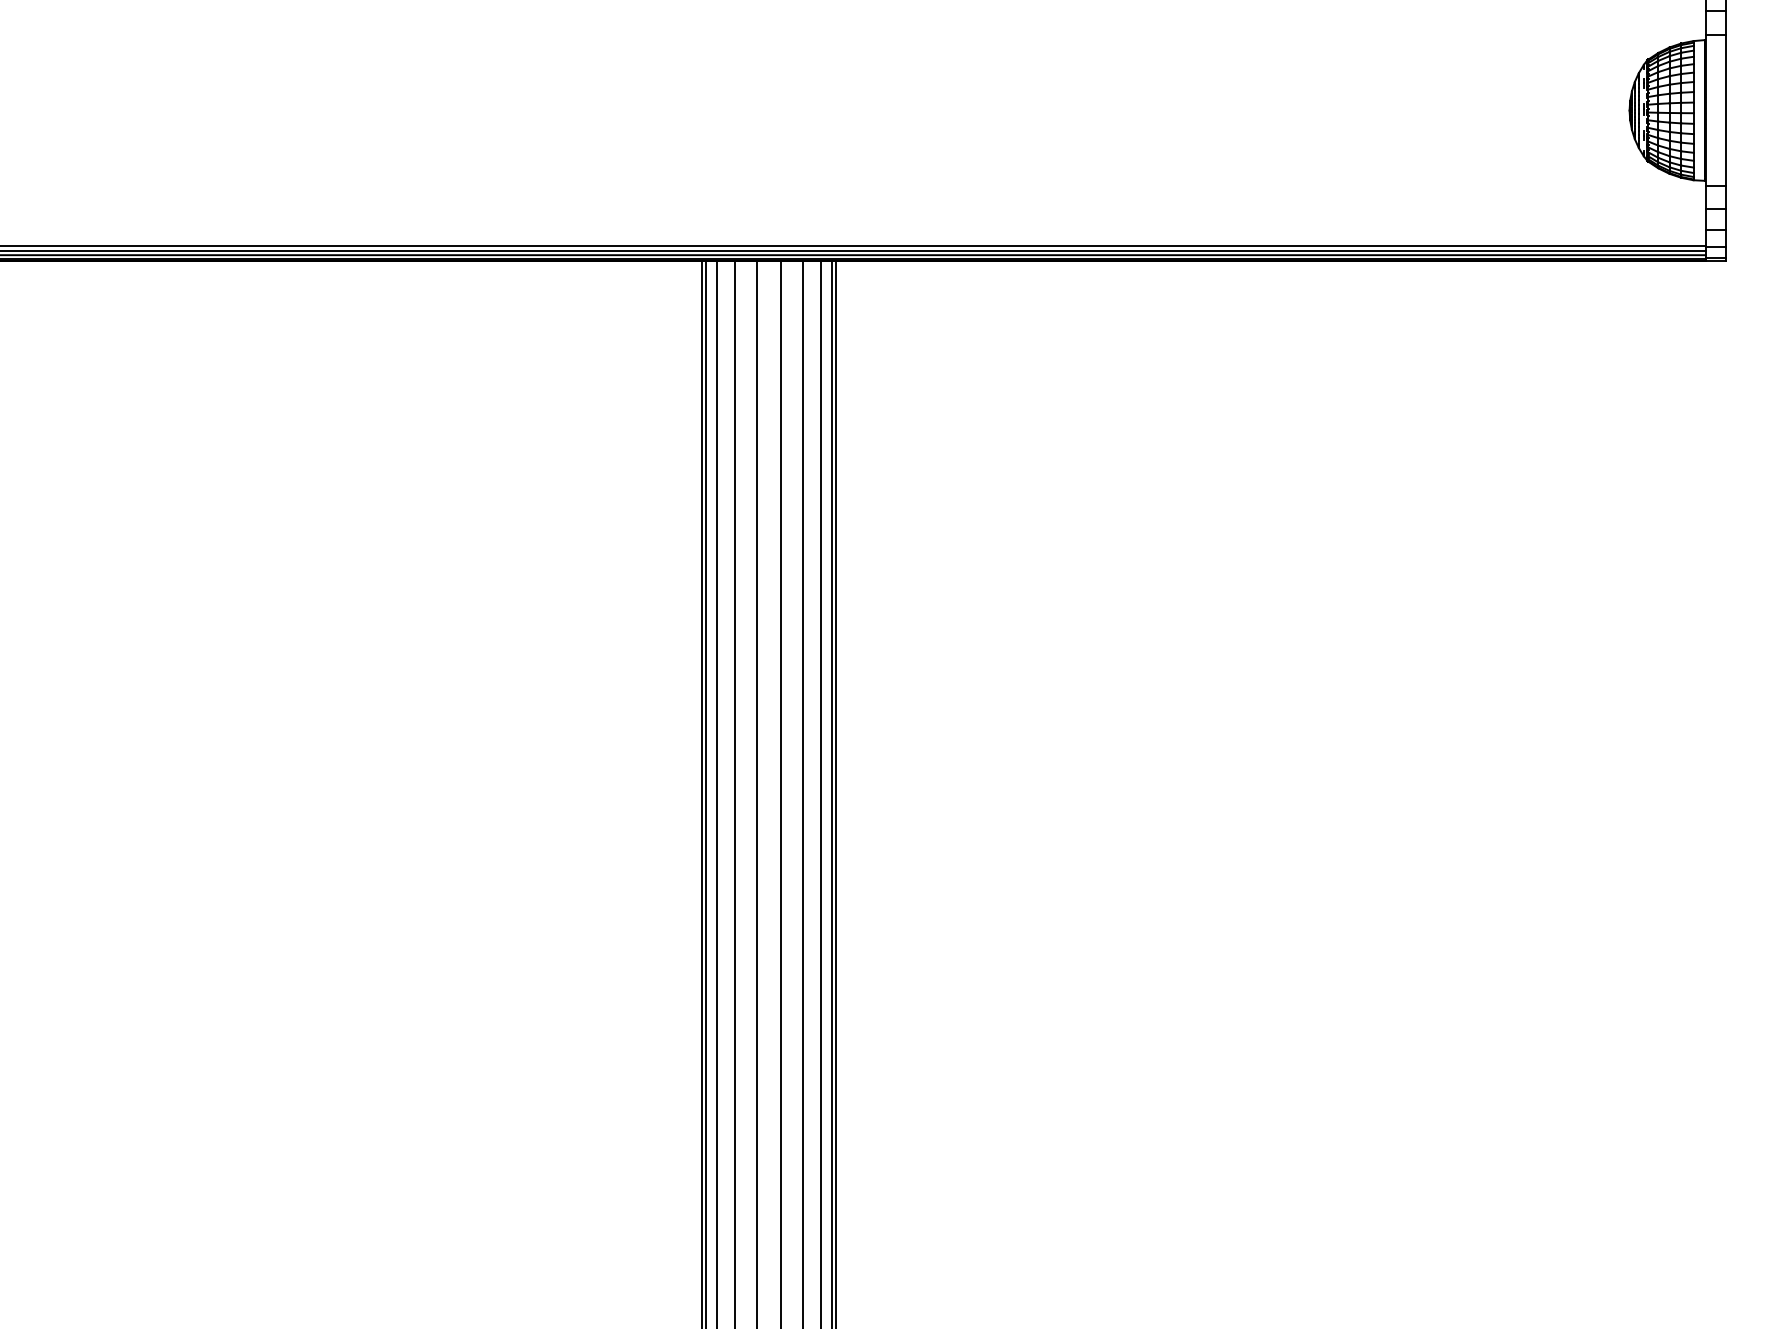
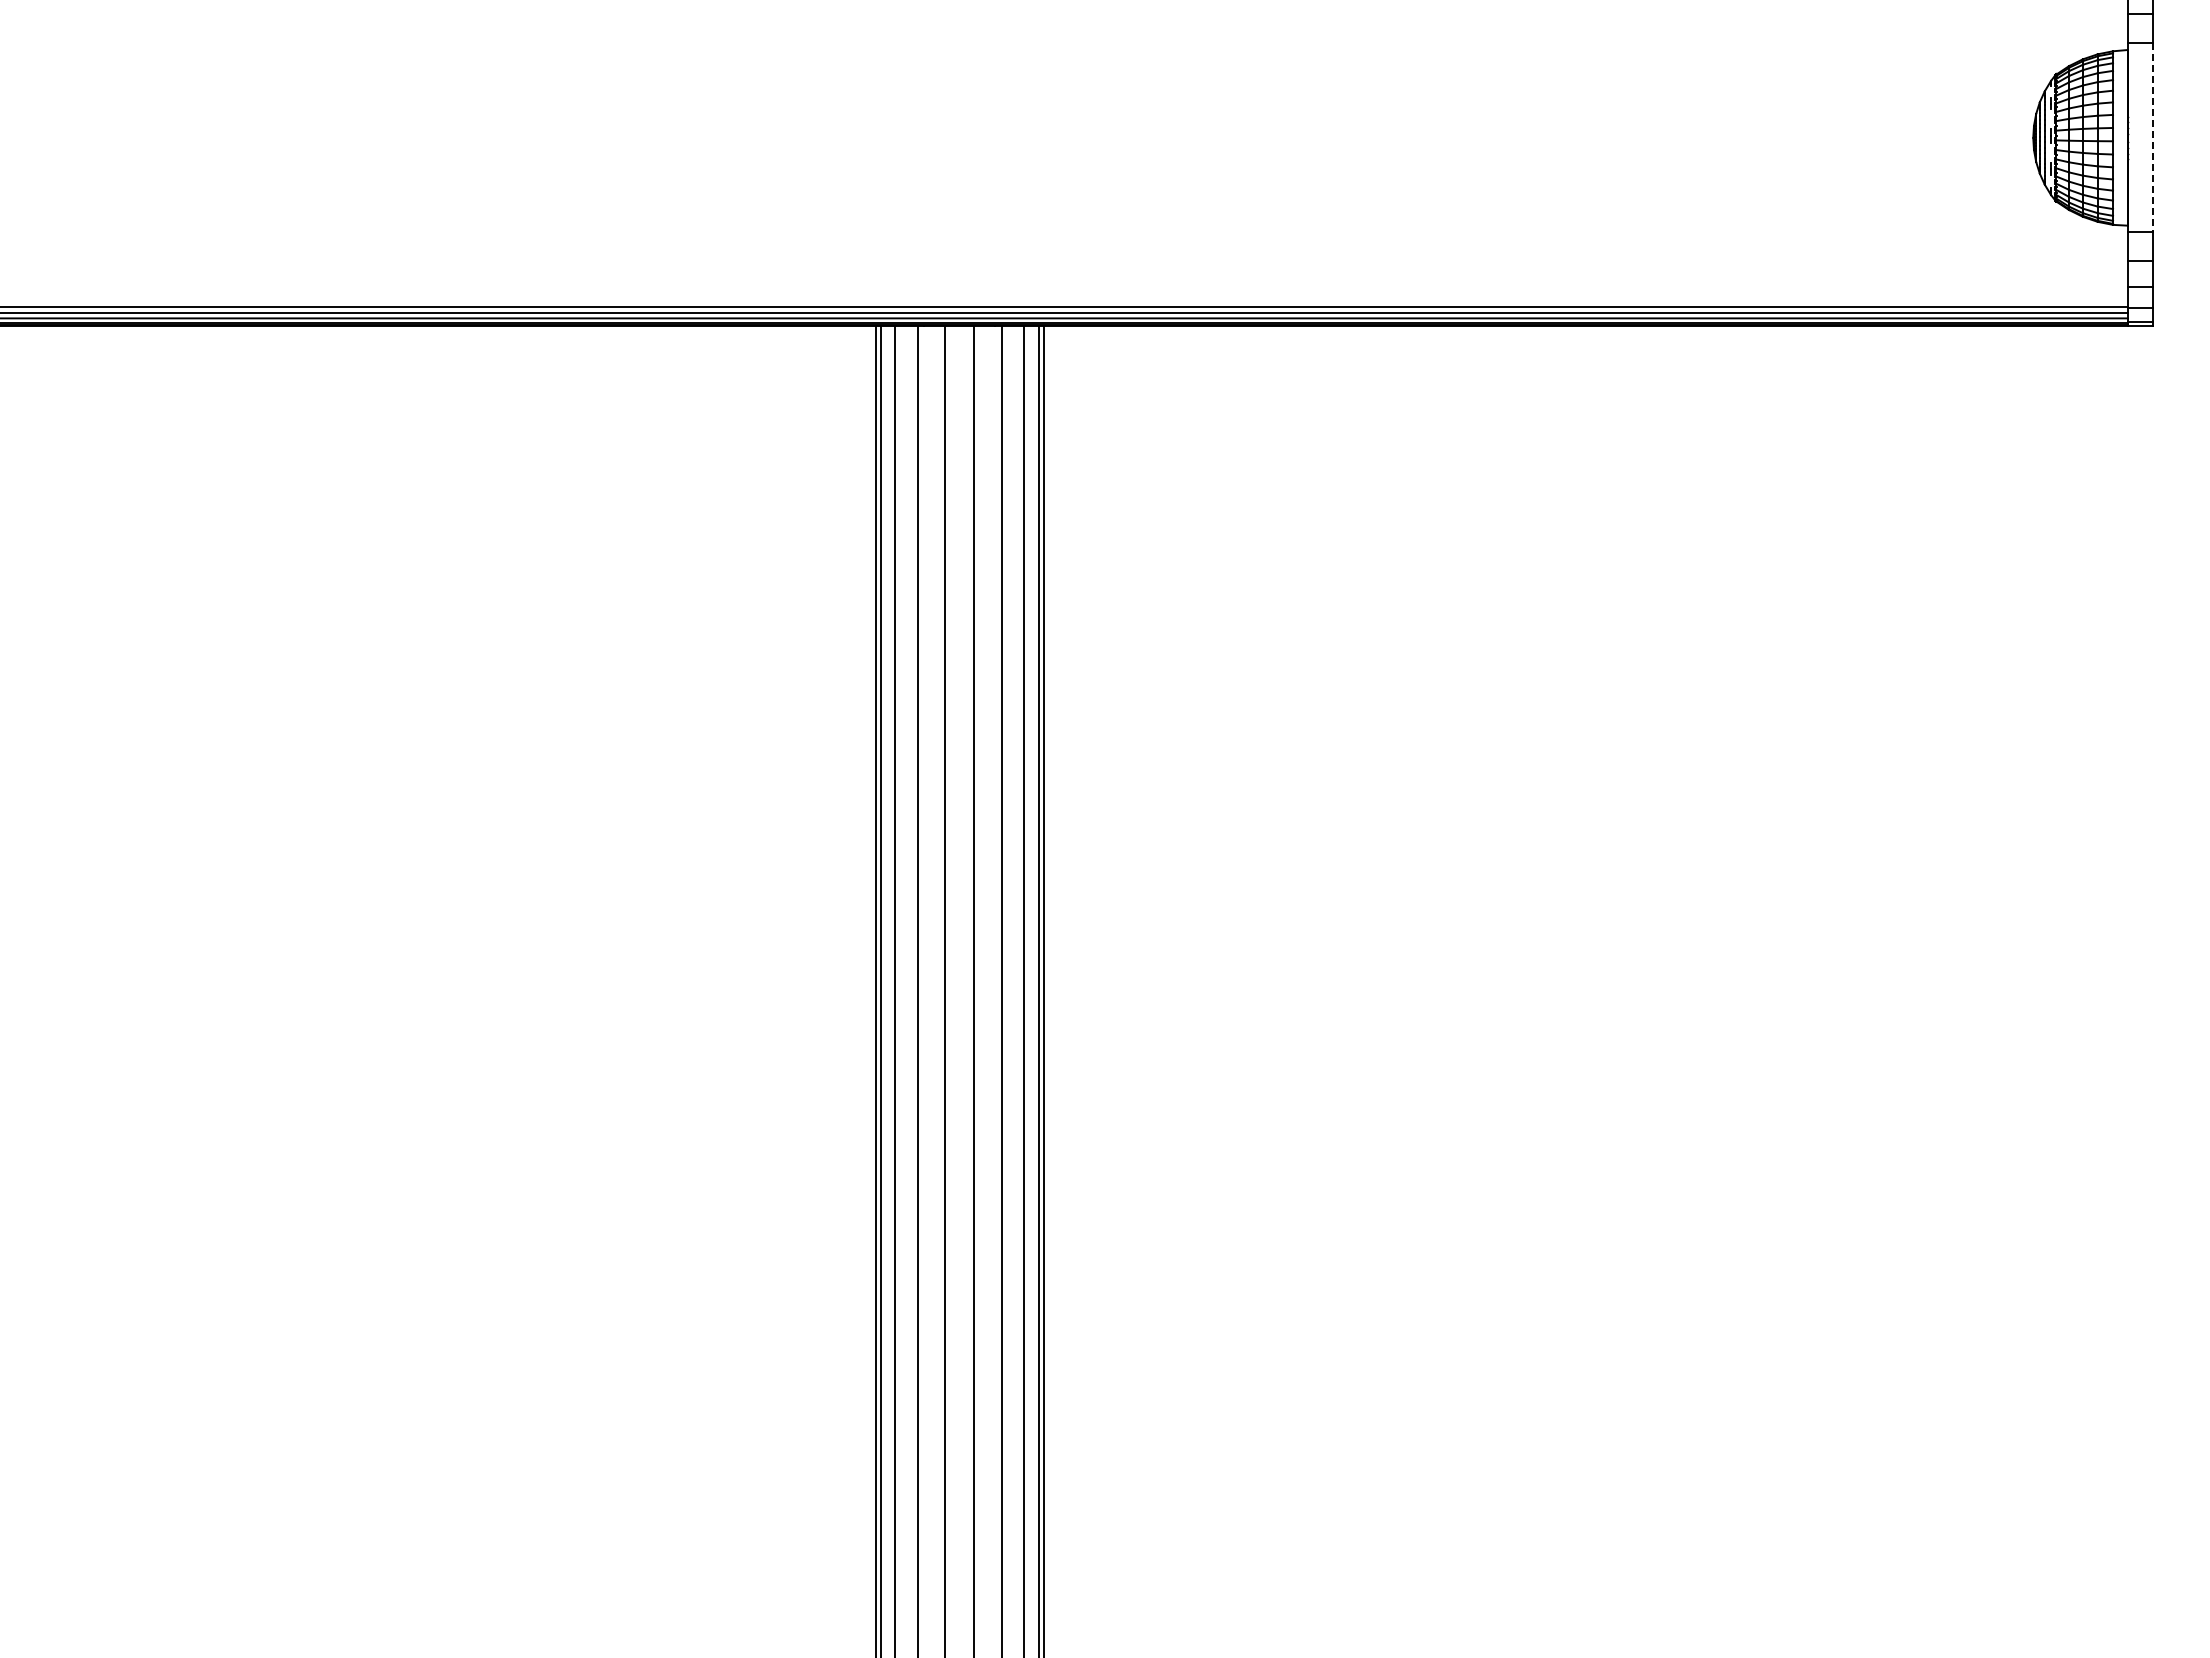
line: (1725, 110) -> (2153, 138), solid -> dashed

